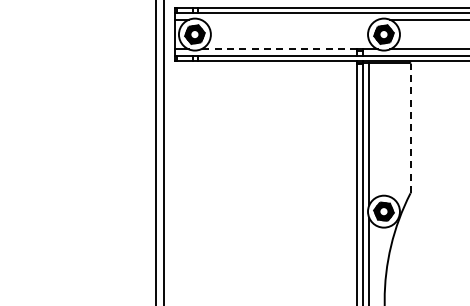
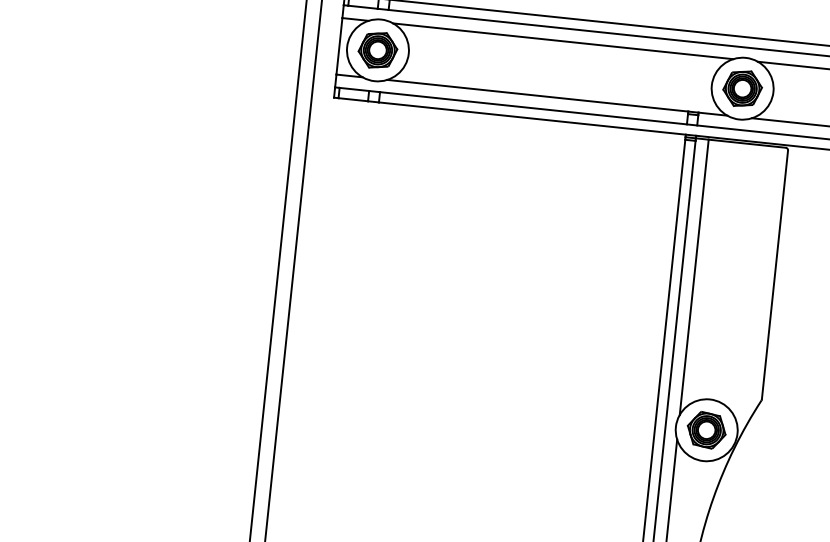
line: (289, 19) -> (563, 40), added
line: (278, 49) -> (536, 96), dashed -> solid
line: (410, 127) -> (774, 273), dashed -> solid

